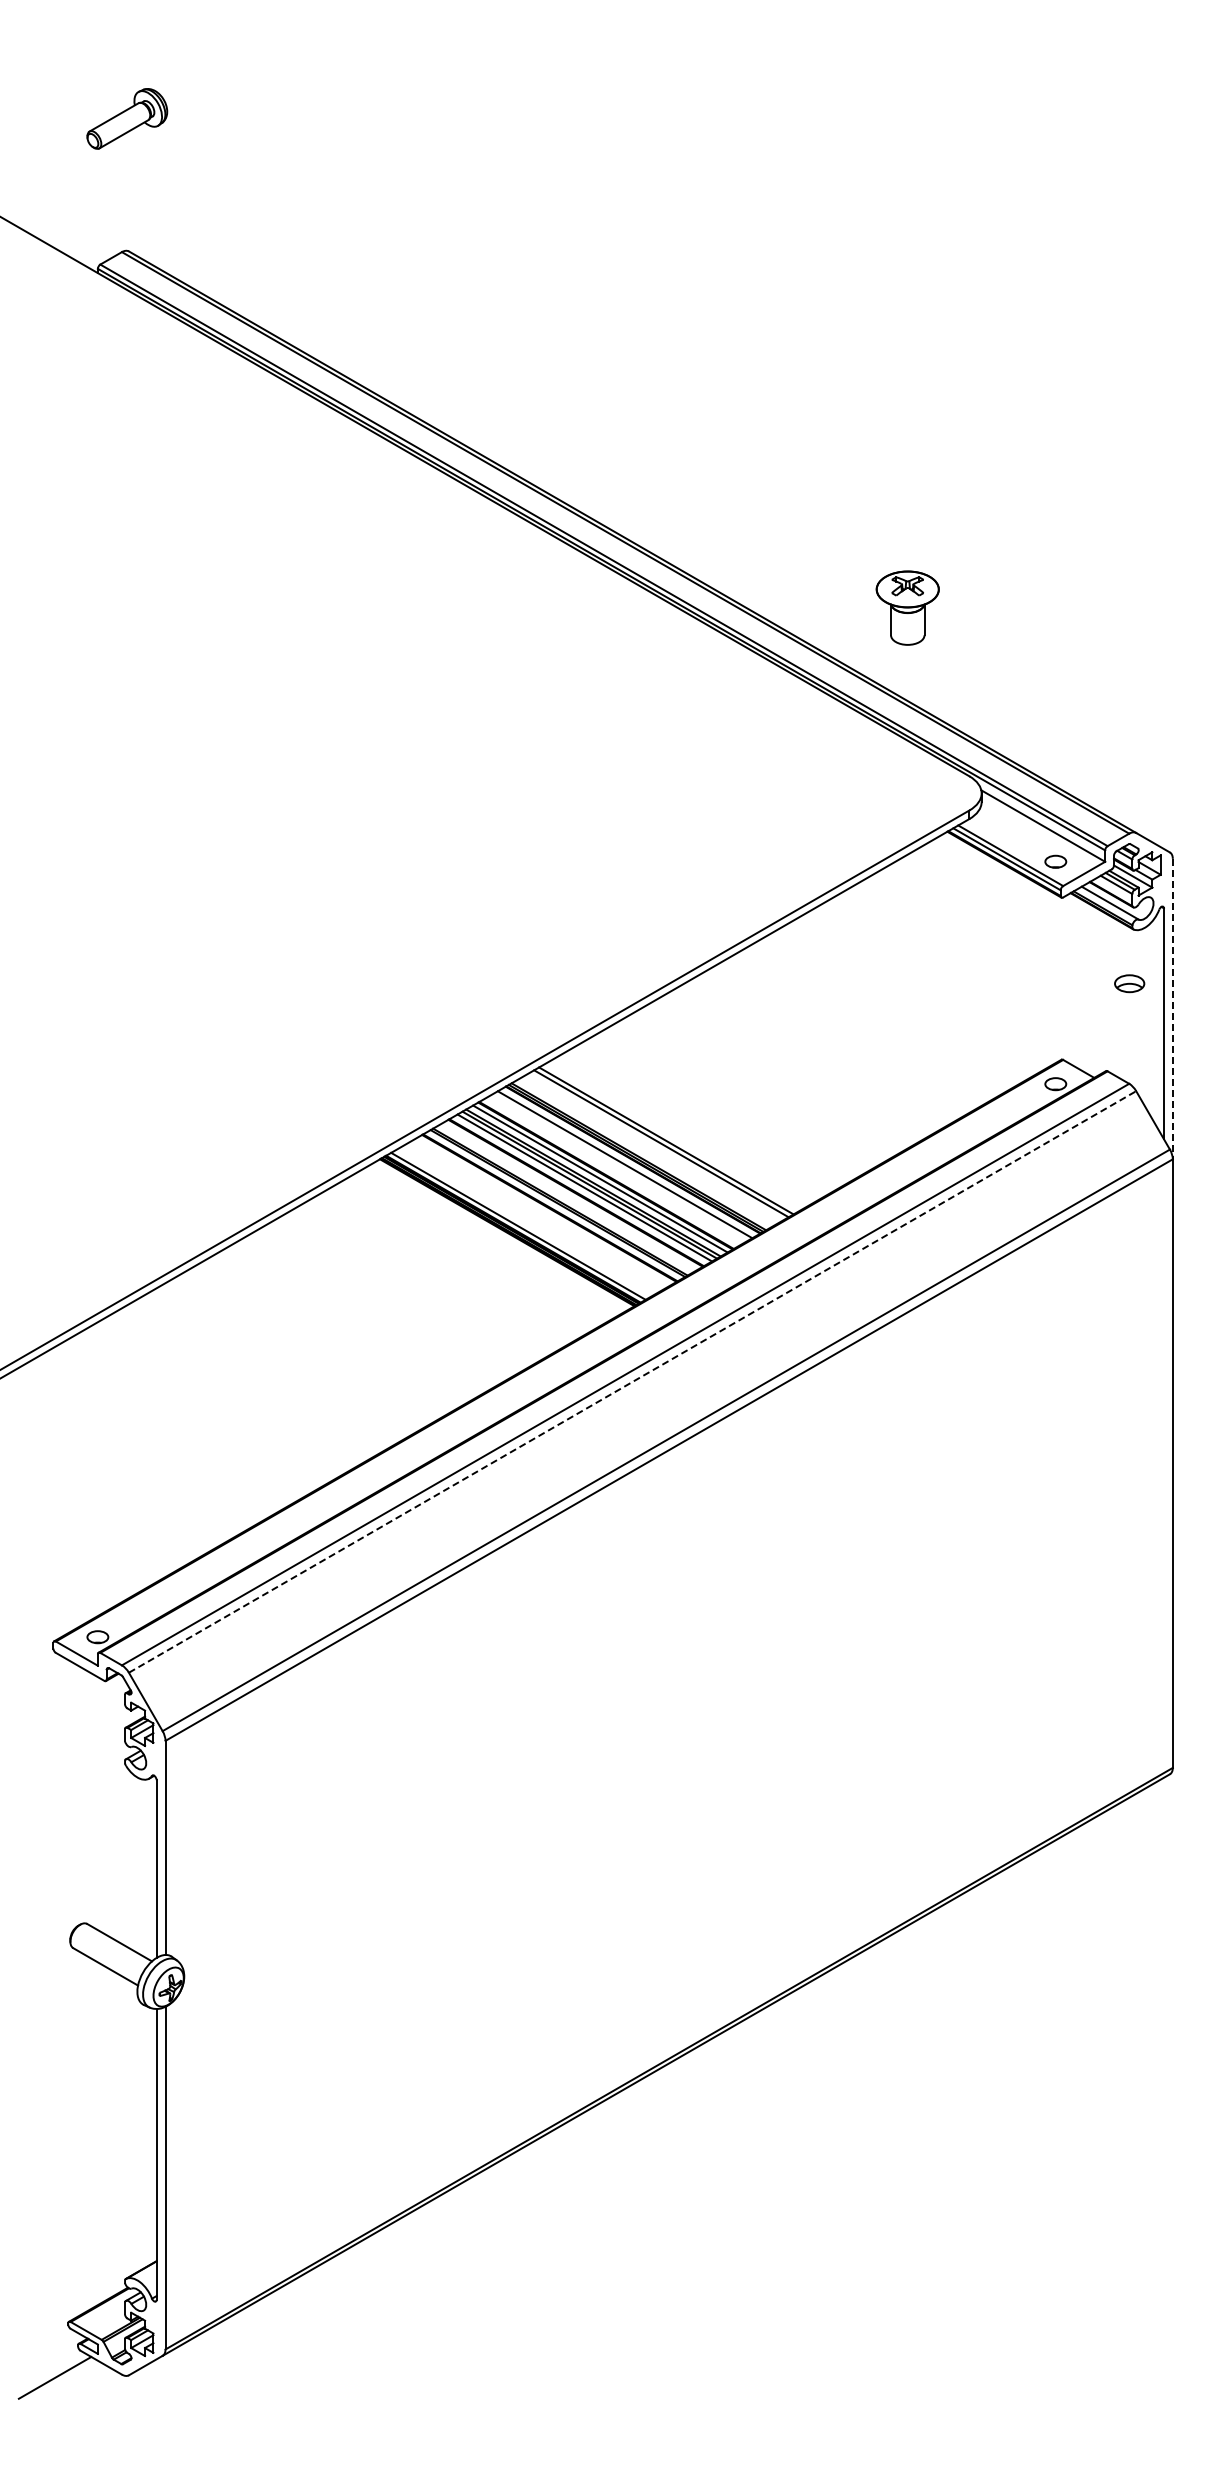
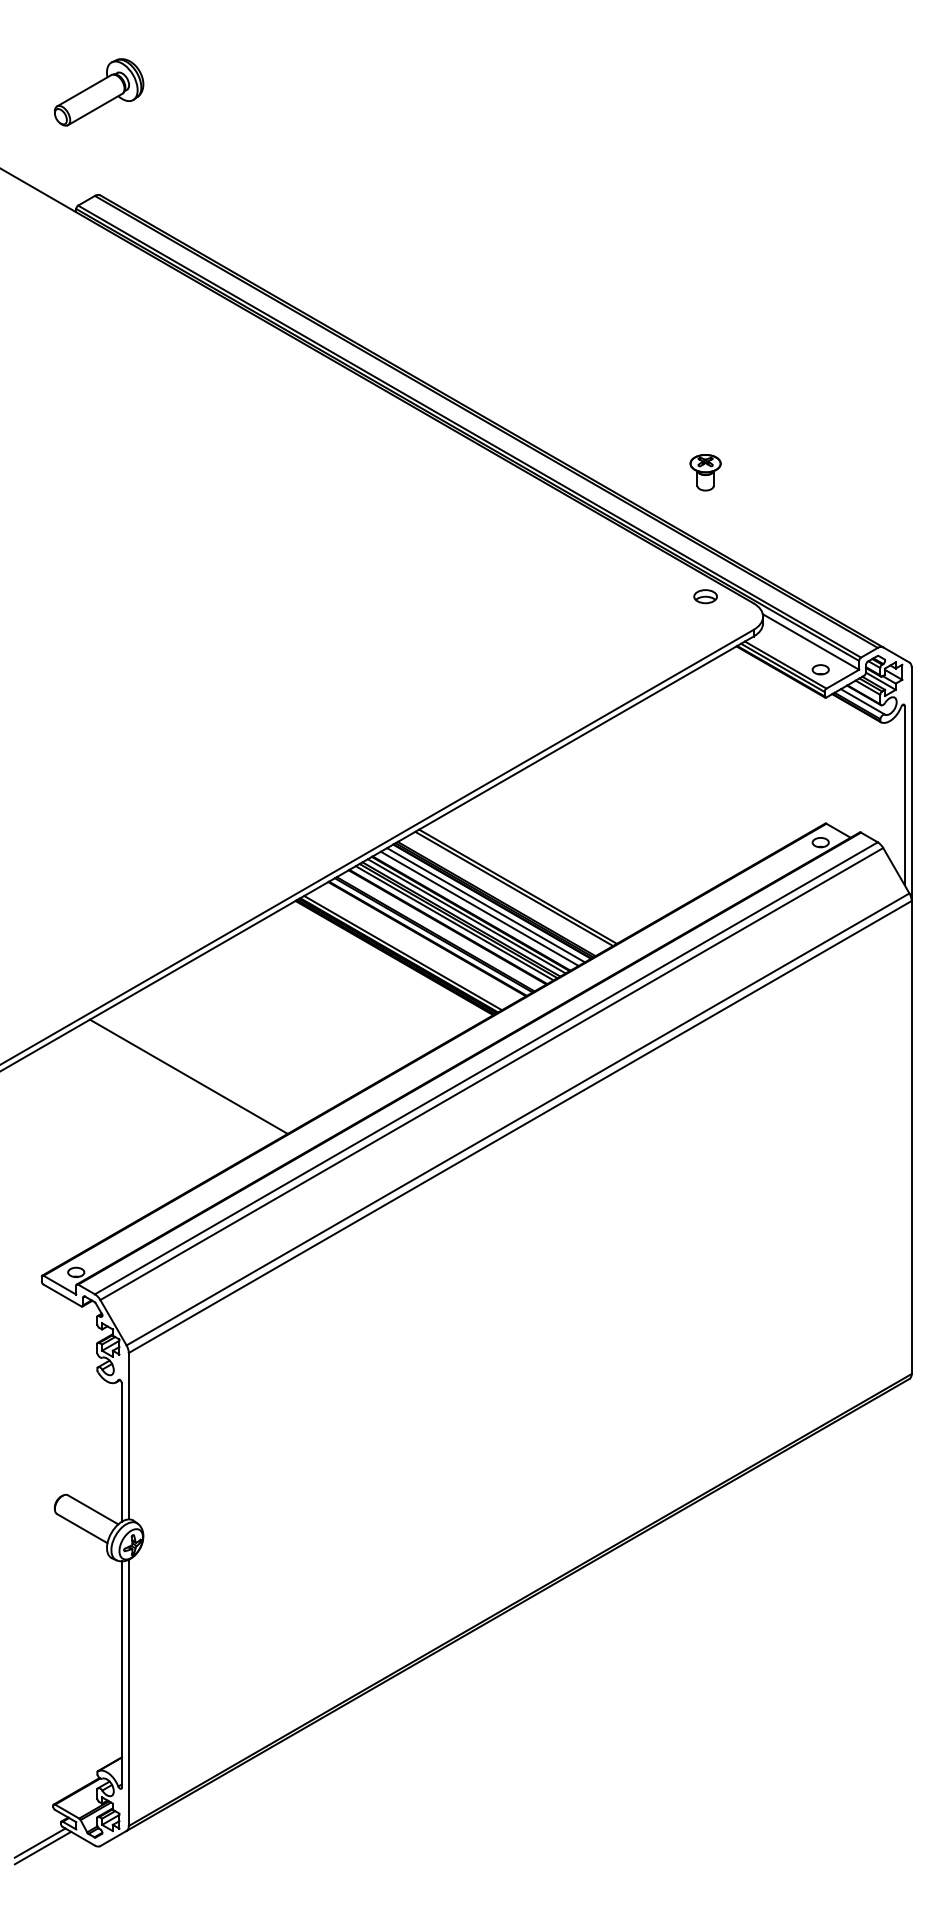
part: (127, 118) -> (99, 92), size x1.43
part: (907, 608) -> (705, 472), size x0.62
part: (1129, 983) -> (705, 596), moved
line: (1172, 1009) -> (911, 784), dashed -> solid
line: (616, 1168) -> (479, 908), added
line: (632, 1381) -> (491, 1073), dashed -> solid
line: (242, 1385) -> (188, 1076), added
line: (50, 2371) -> (39, 1843), added

